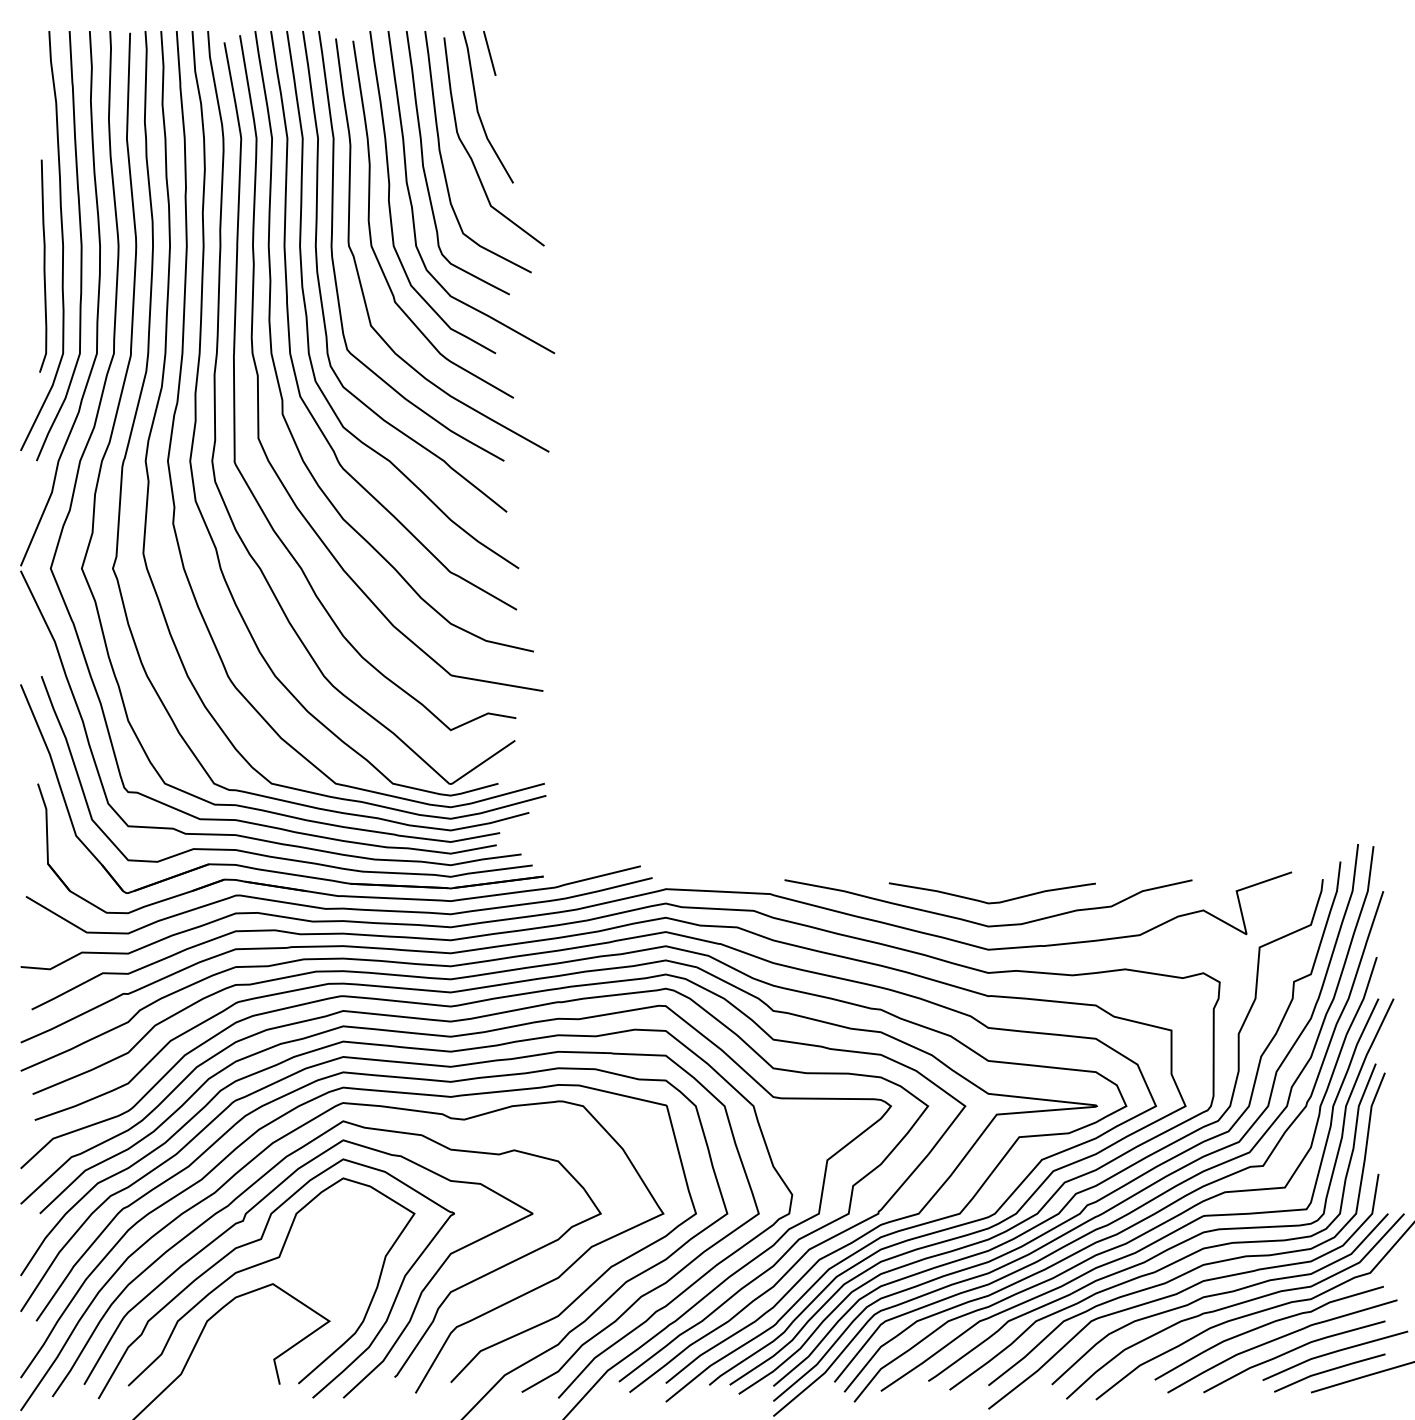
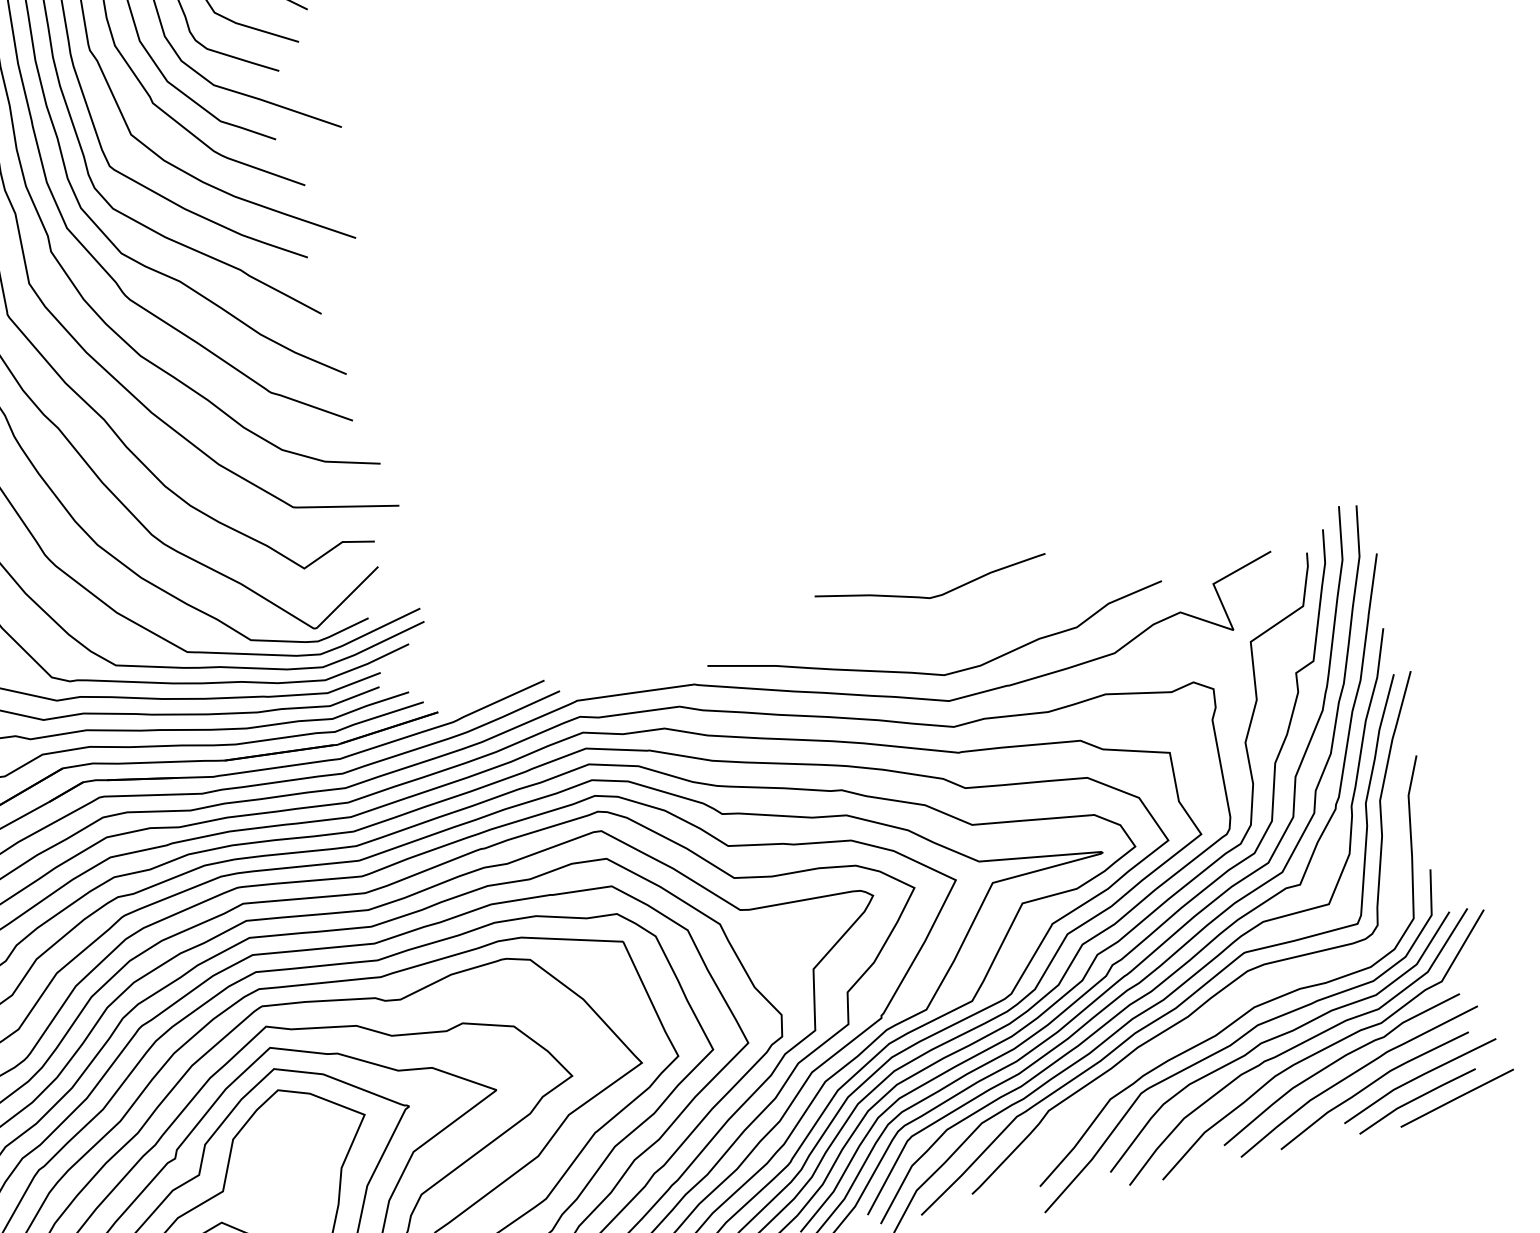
curve: (991, 902) -> (933, 596), moved
curve: (1178, 1259) -> (1225, 1006), removed

